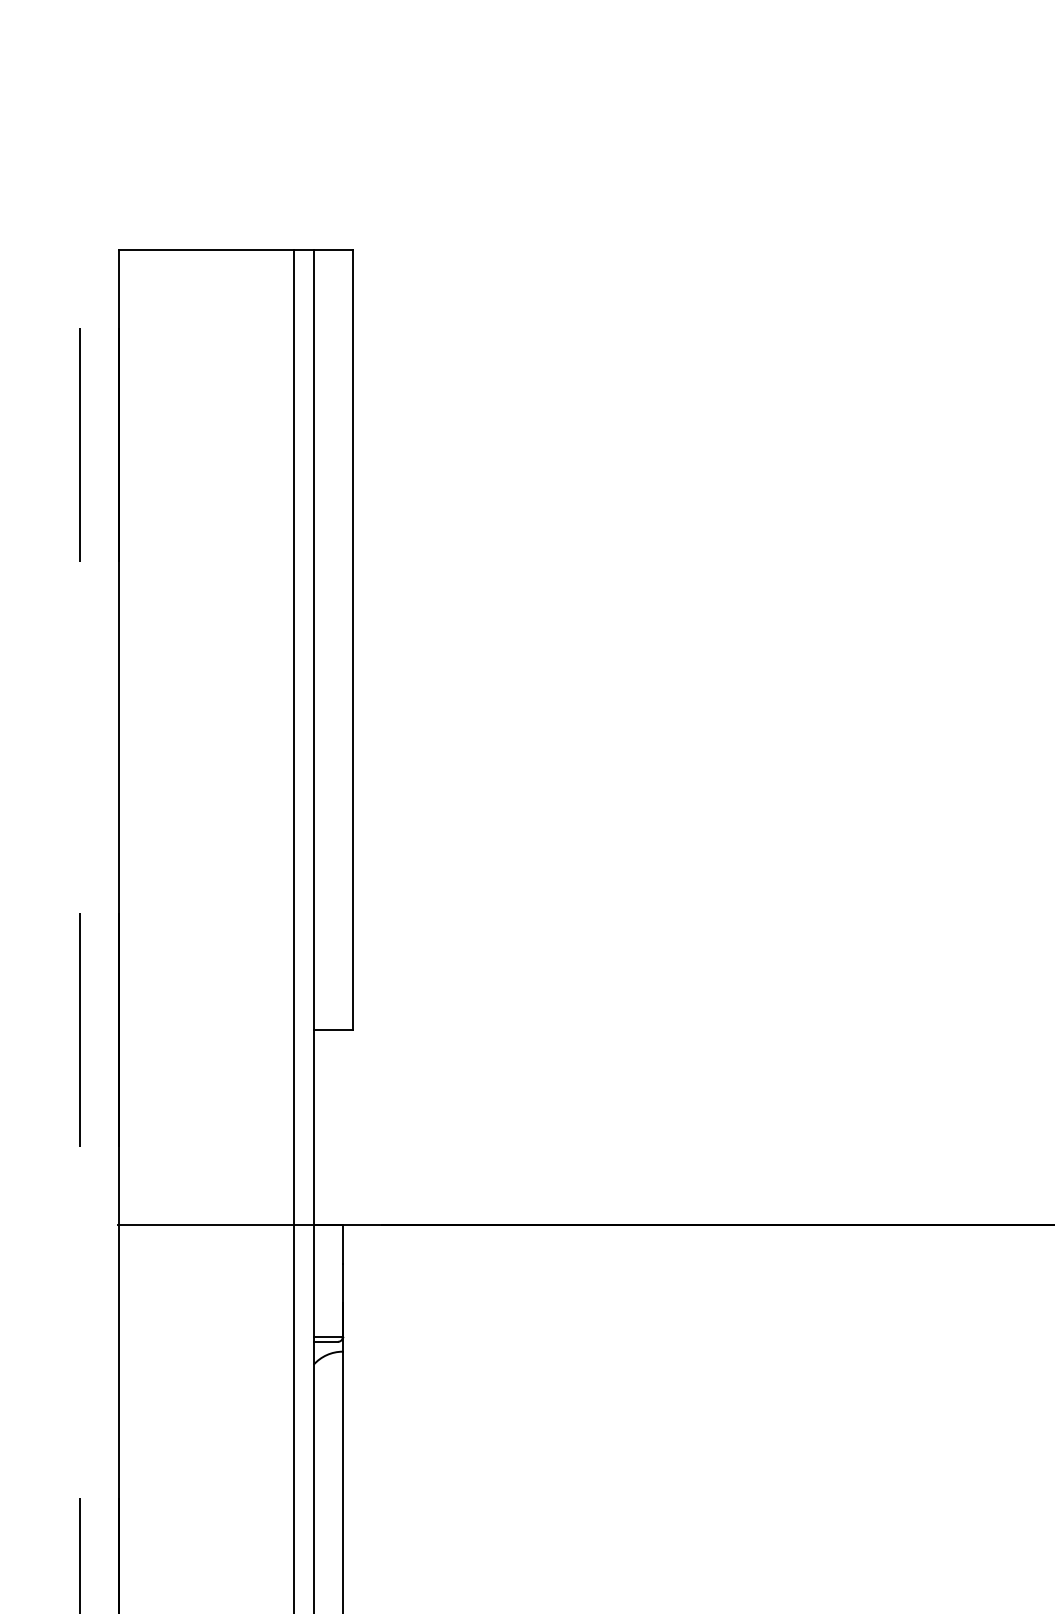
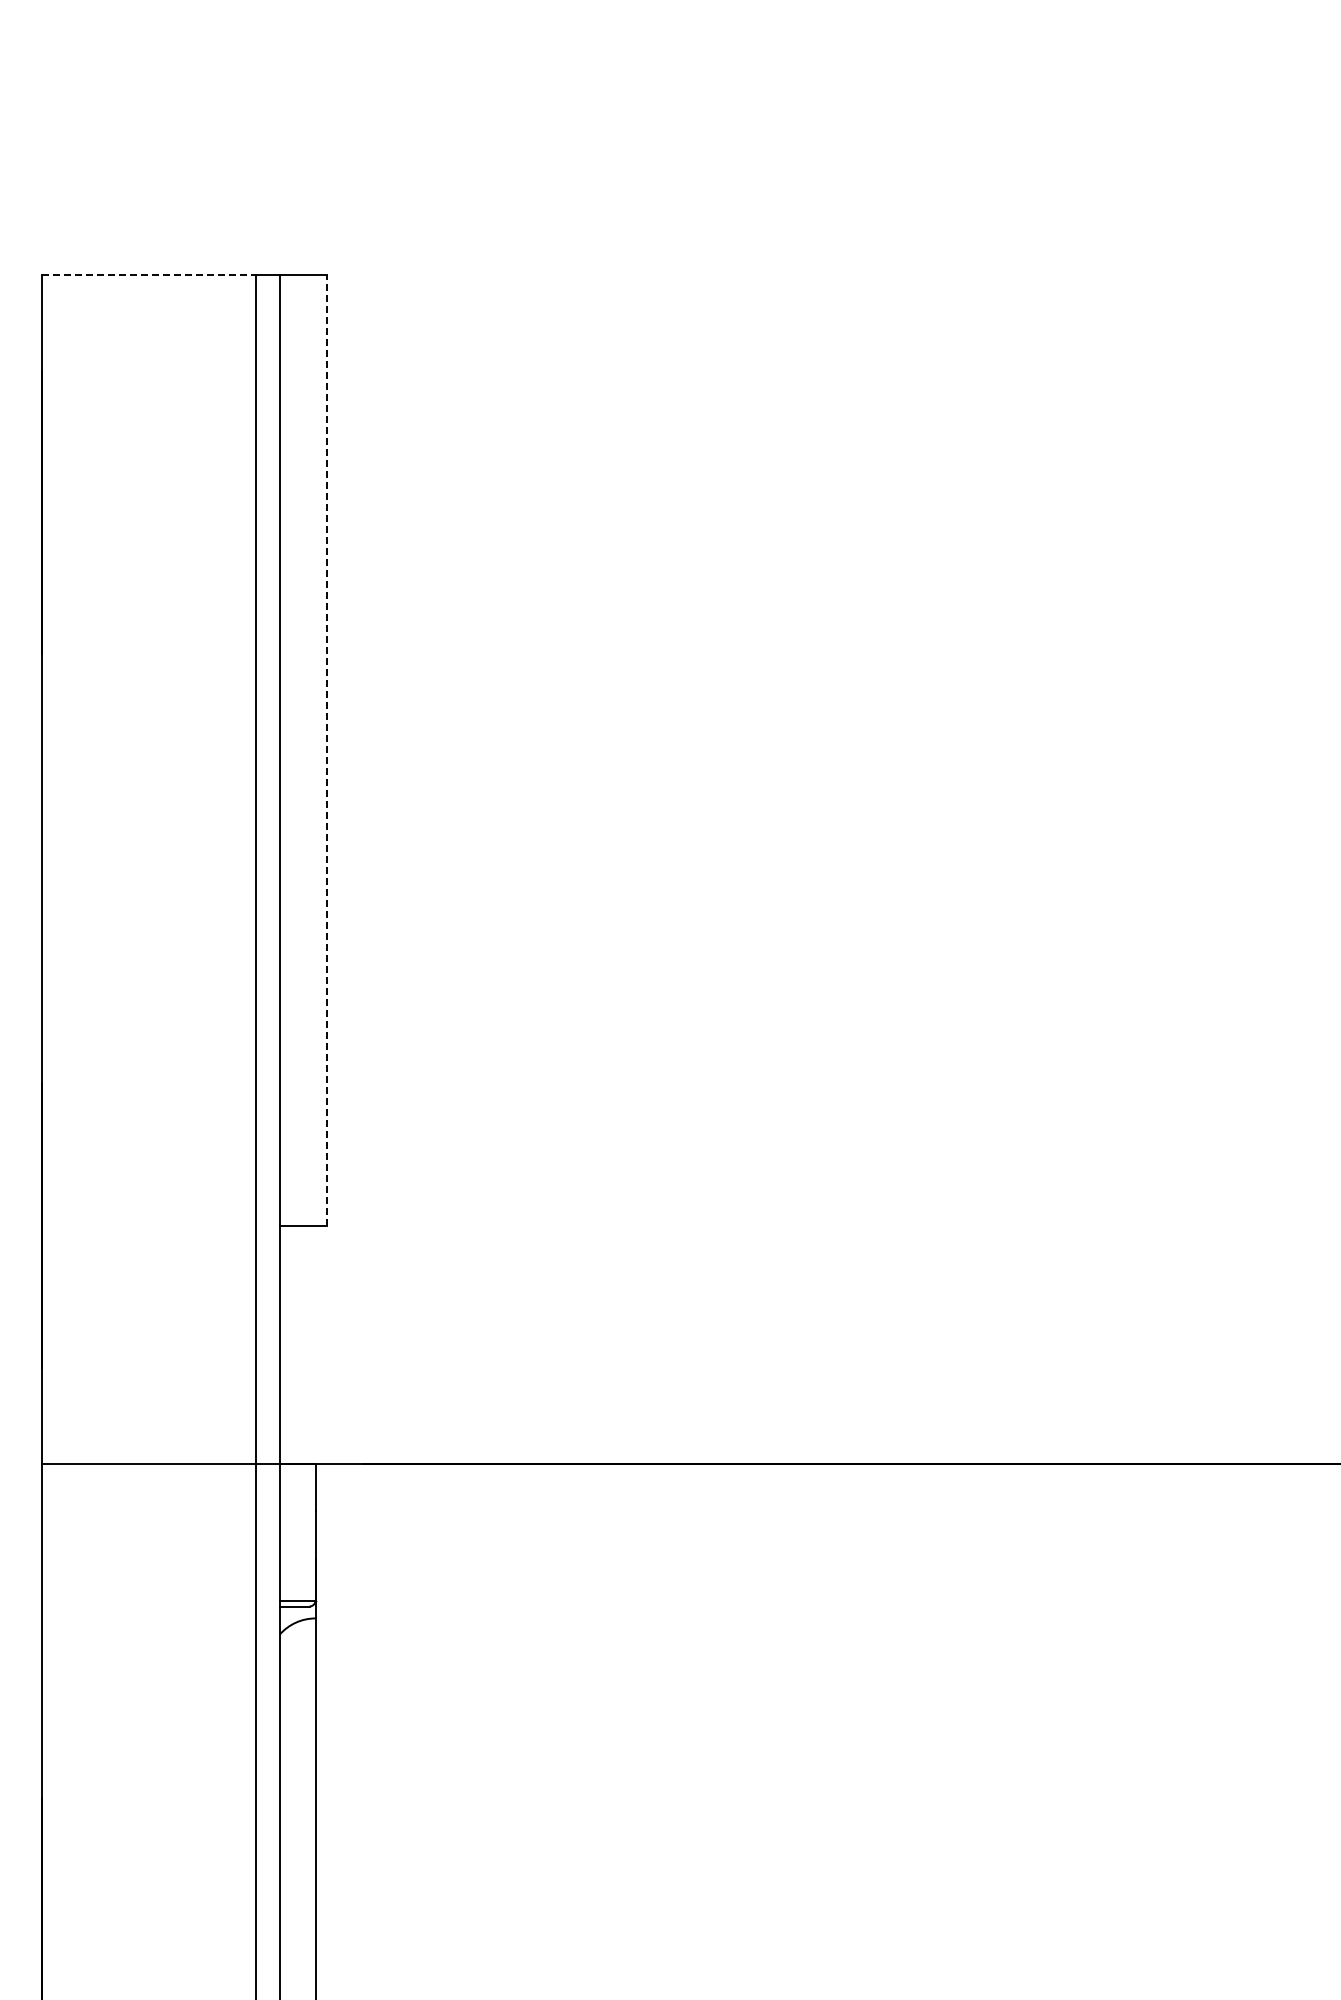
line: (206, 250) -> (149, 275), solid -> dashed
line: (352, 639) -> (327, 750), solid -> dashed

